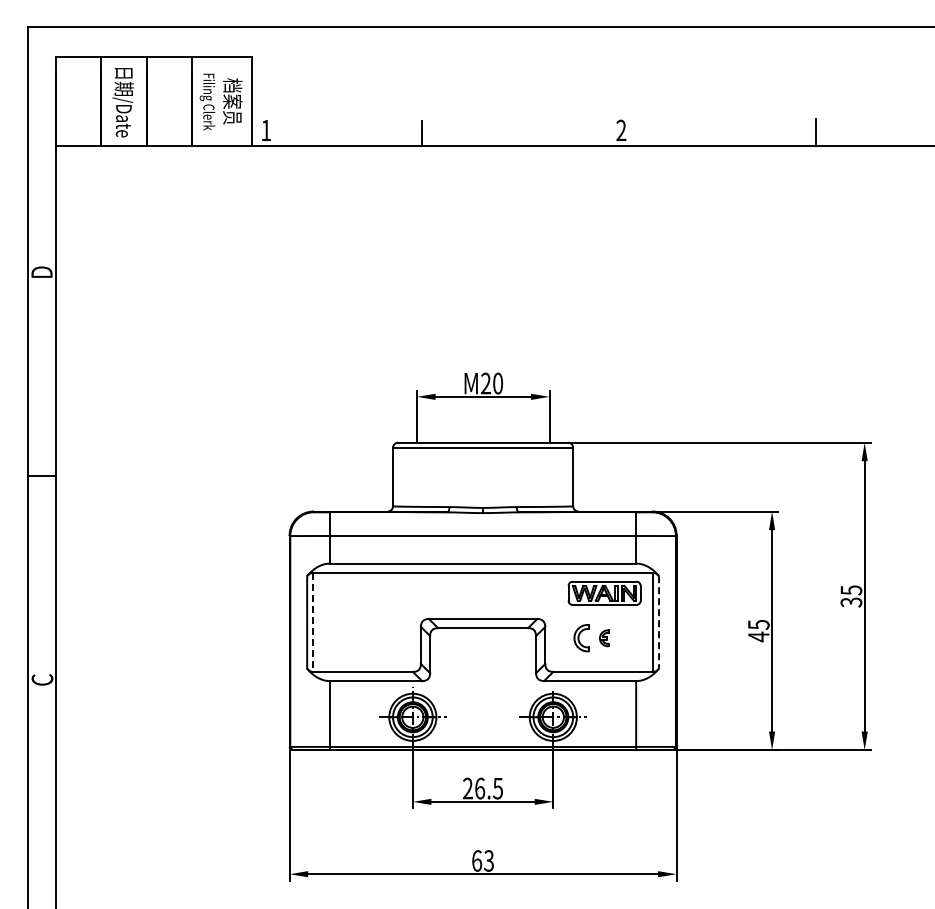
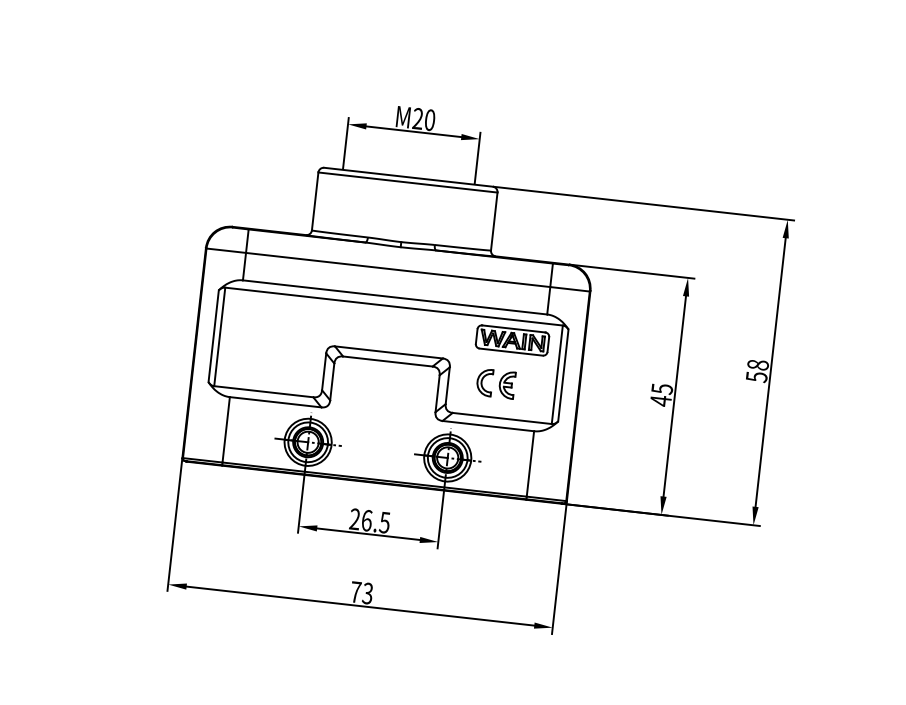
text: (851, 595) -> (757, 370), 35 -> 58
line: (313, 622) -> (219, 337), dashed -> solid
line: (659, 622) -> (563, 375), dashed -> solid
part: (604, 638) -> (507, 385), size x1.67
text: (477, 860) -> (356, 591), 63 -> 73

